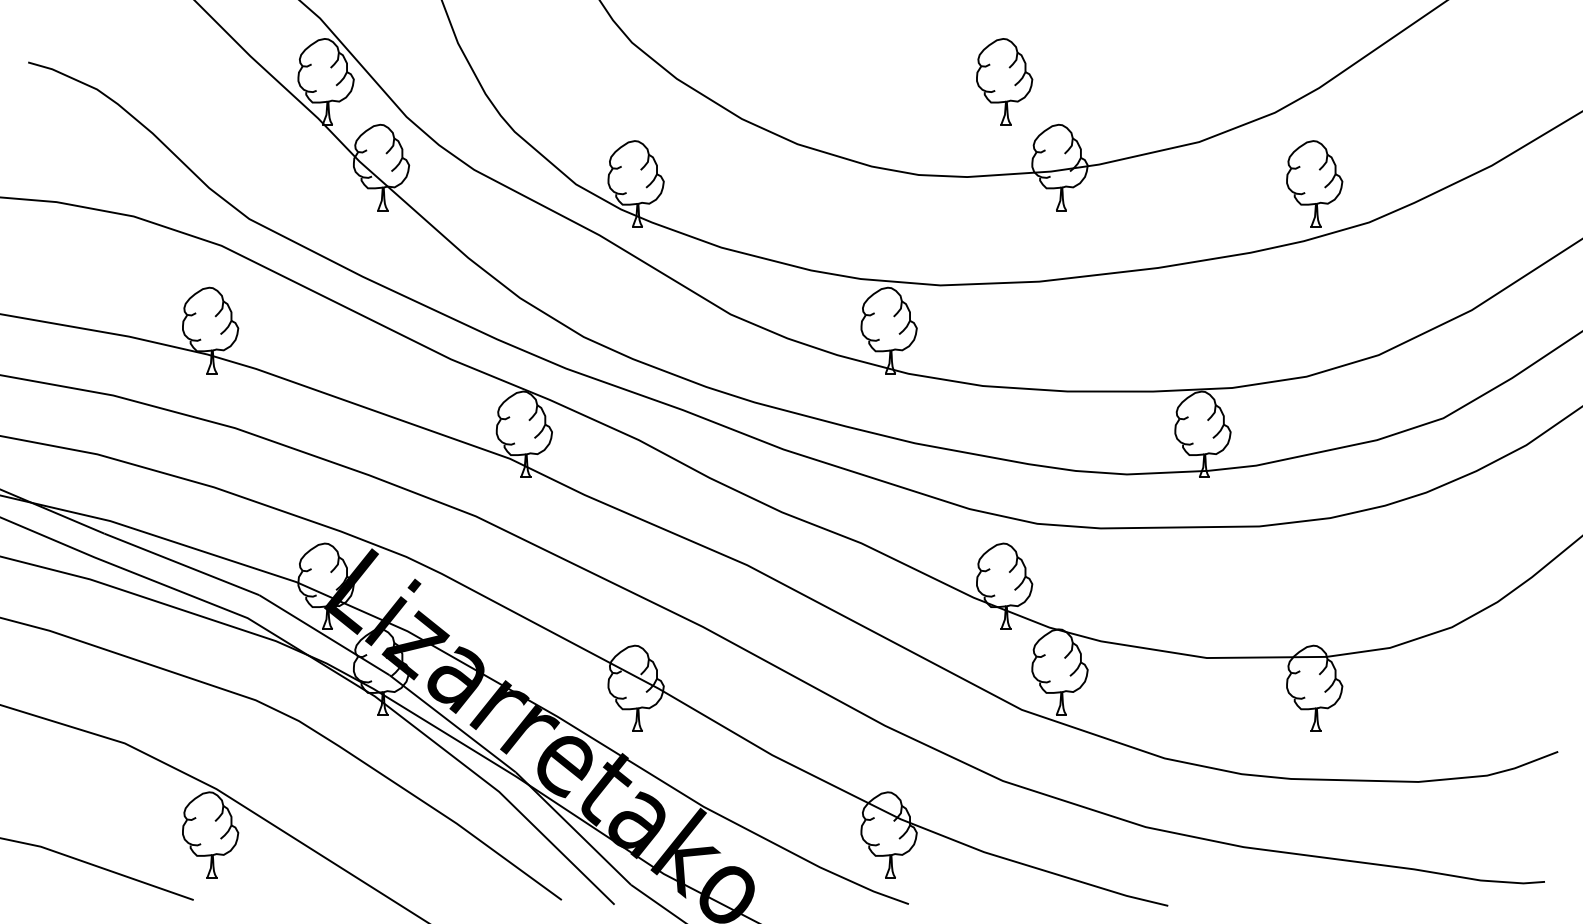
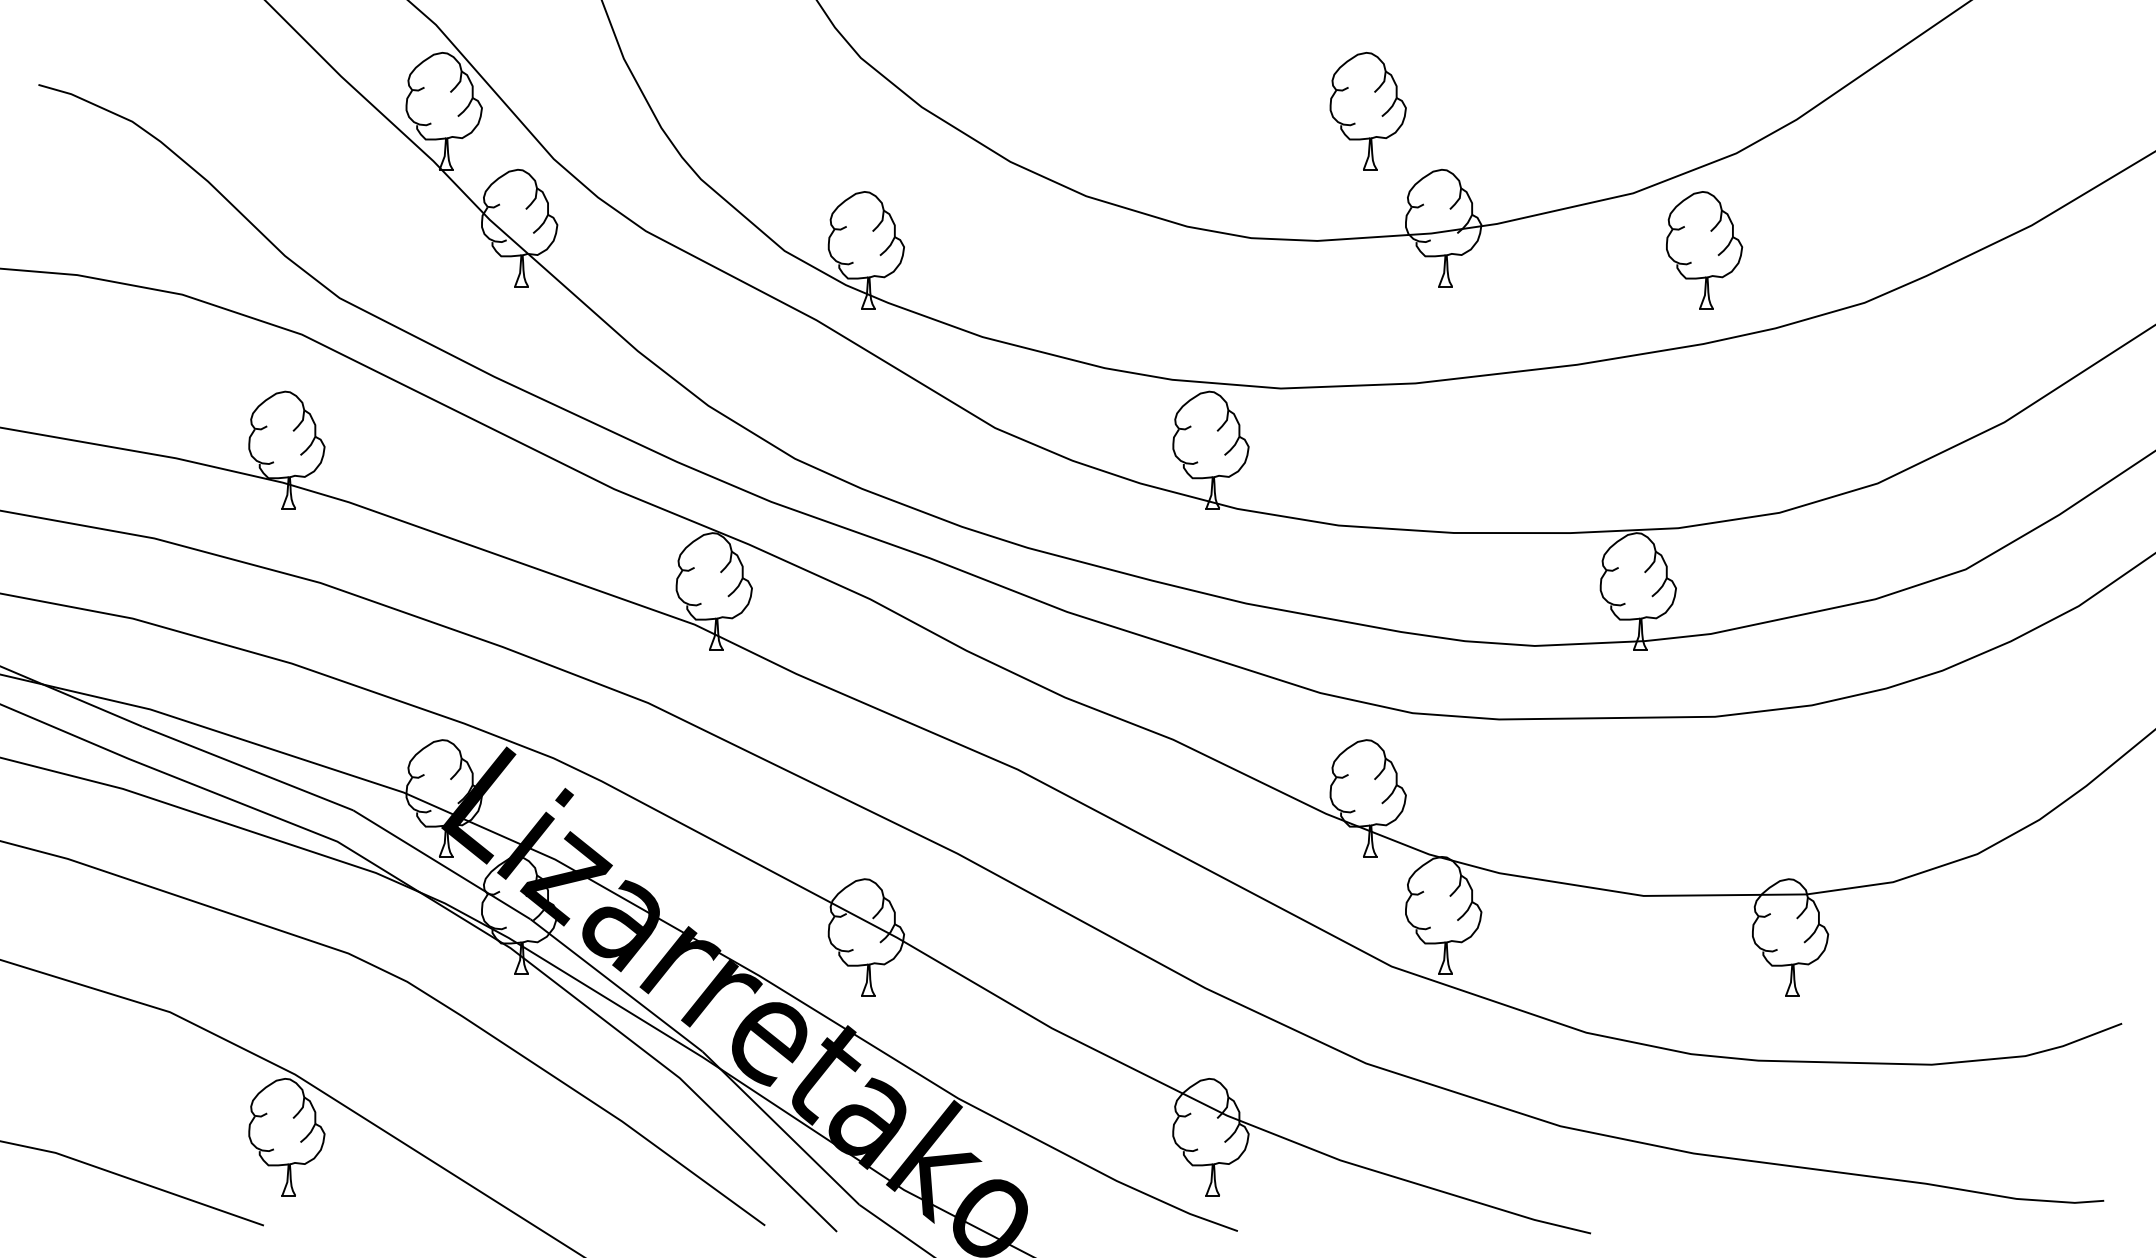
part: (1314, 184) -> (1704, 250), moved

